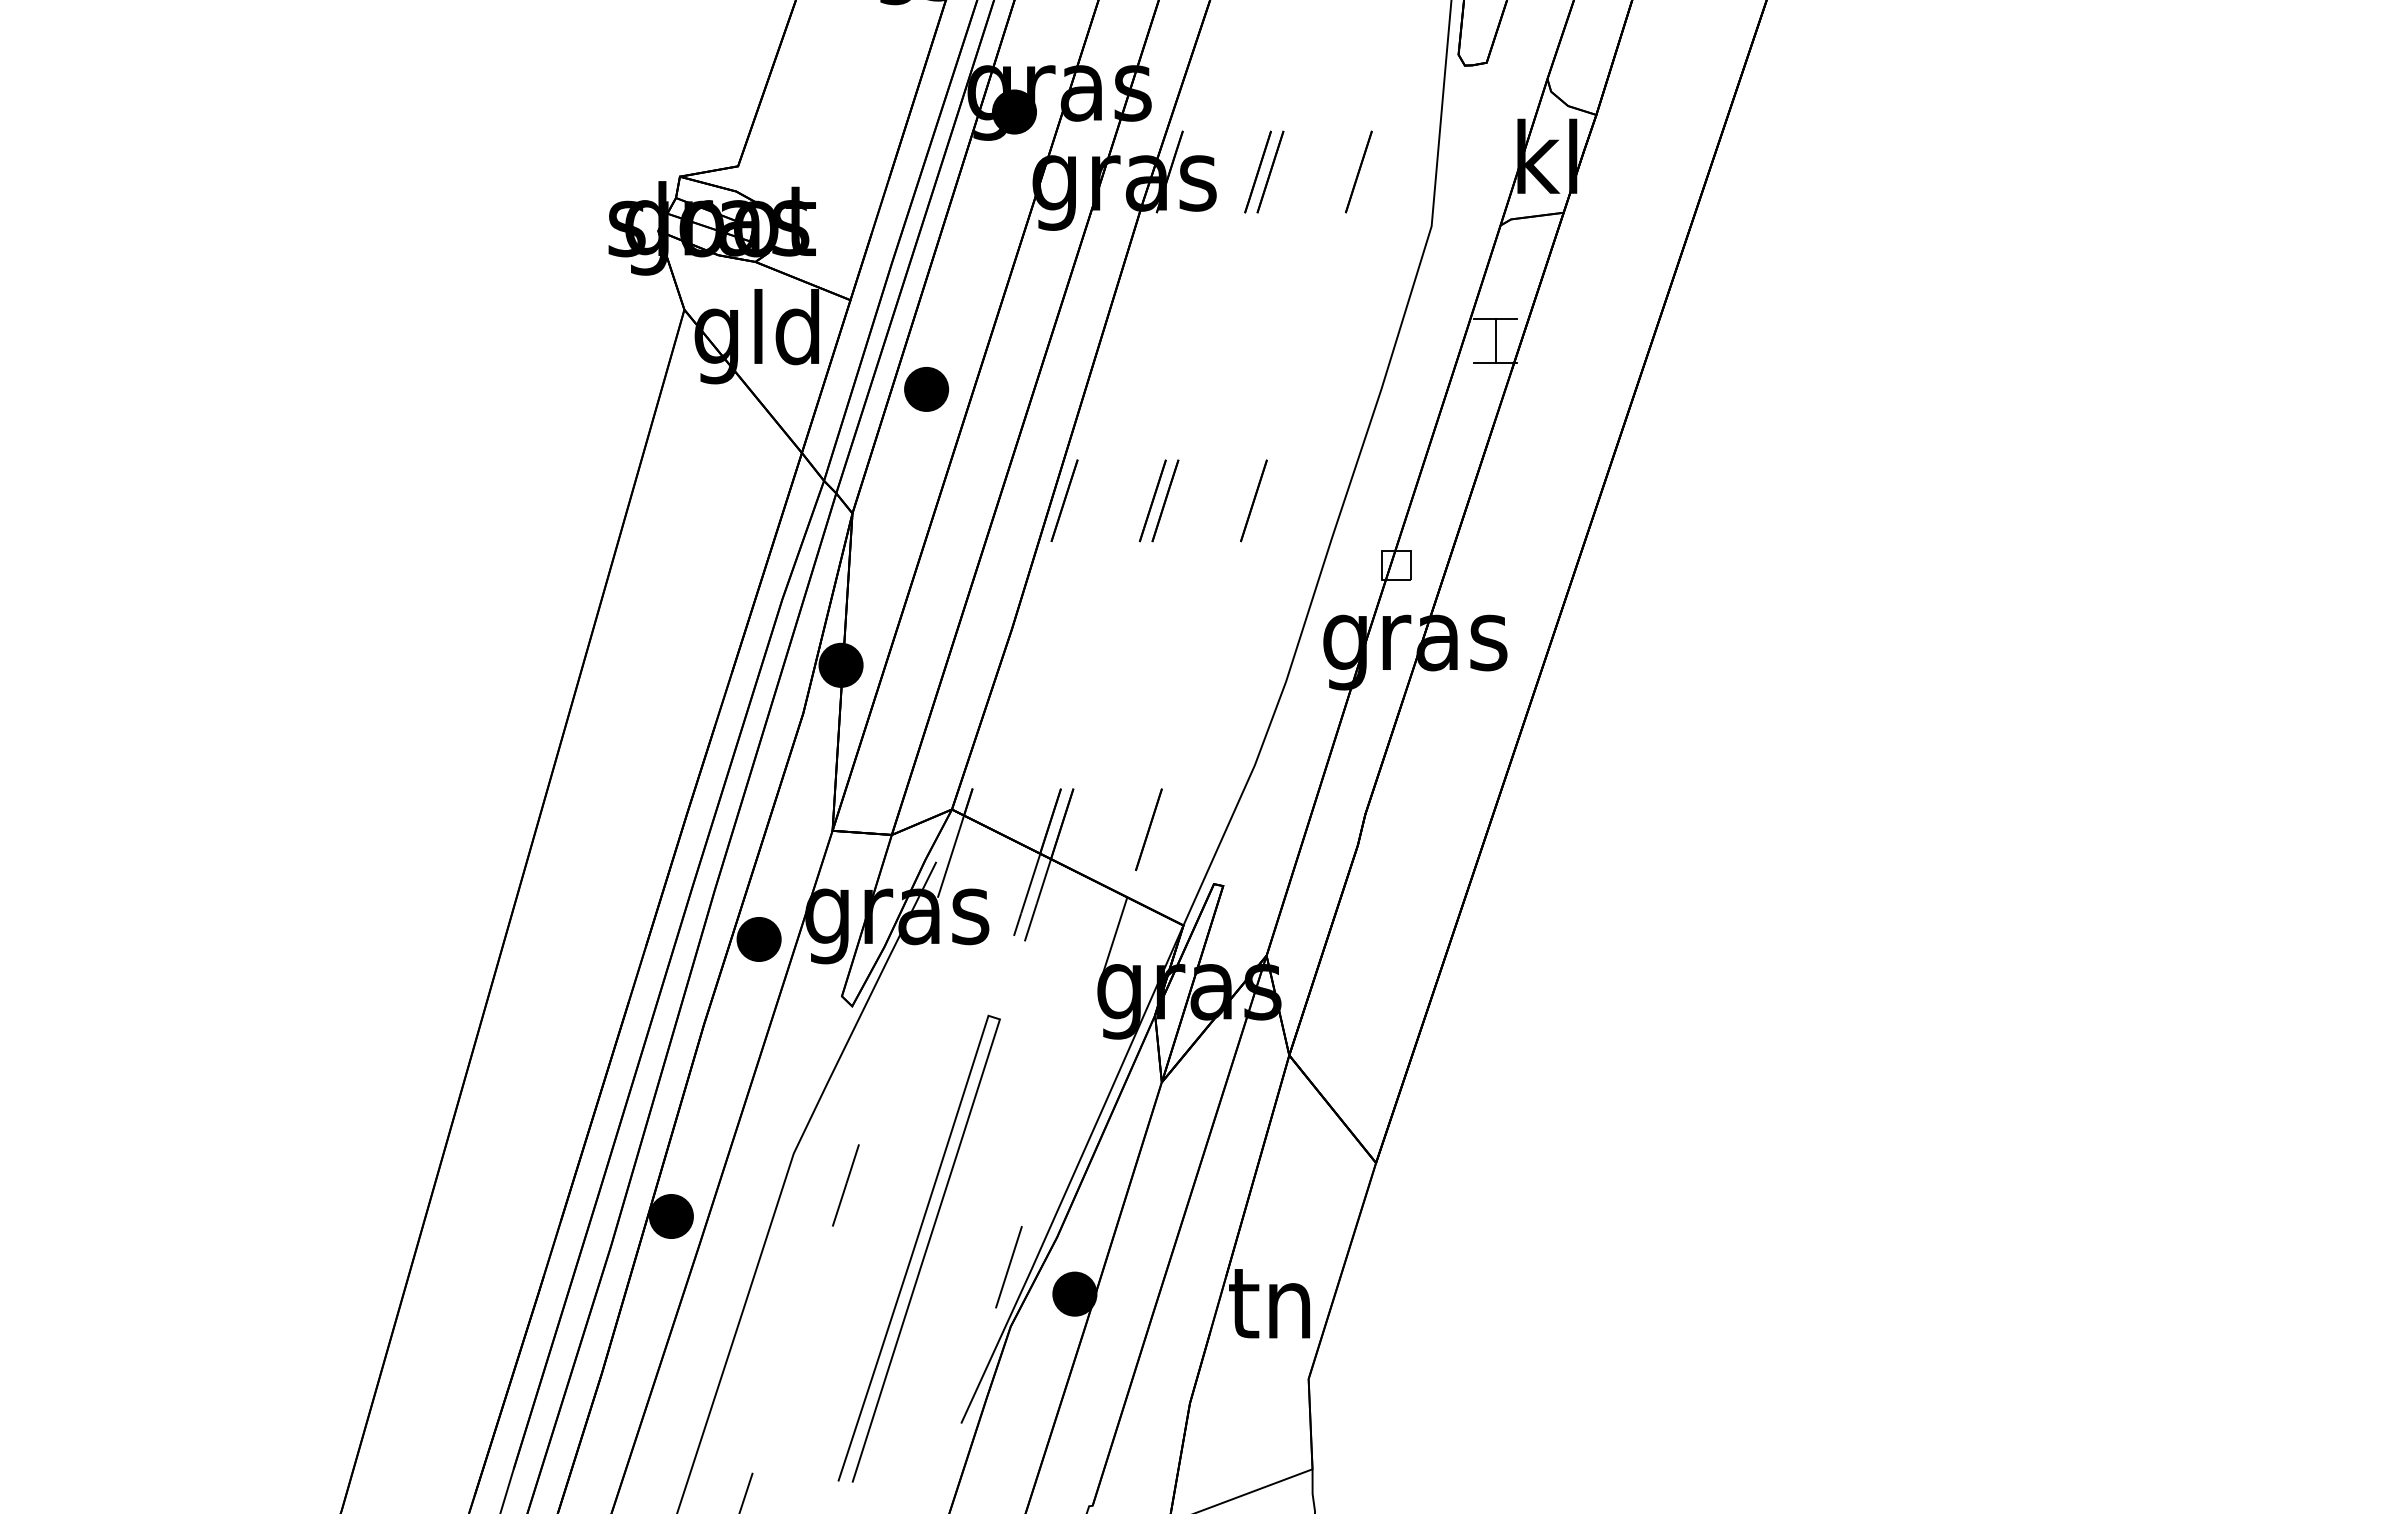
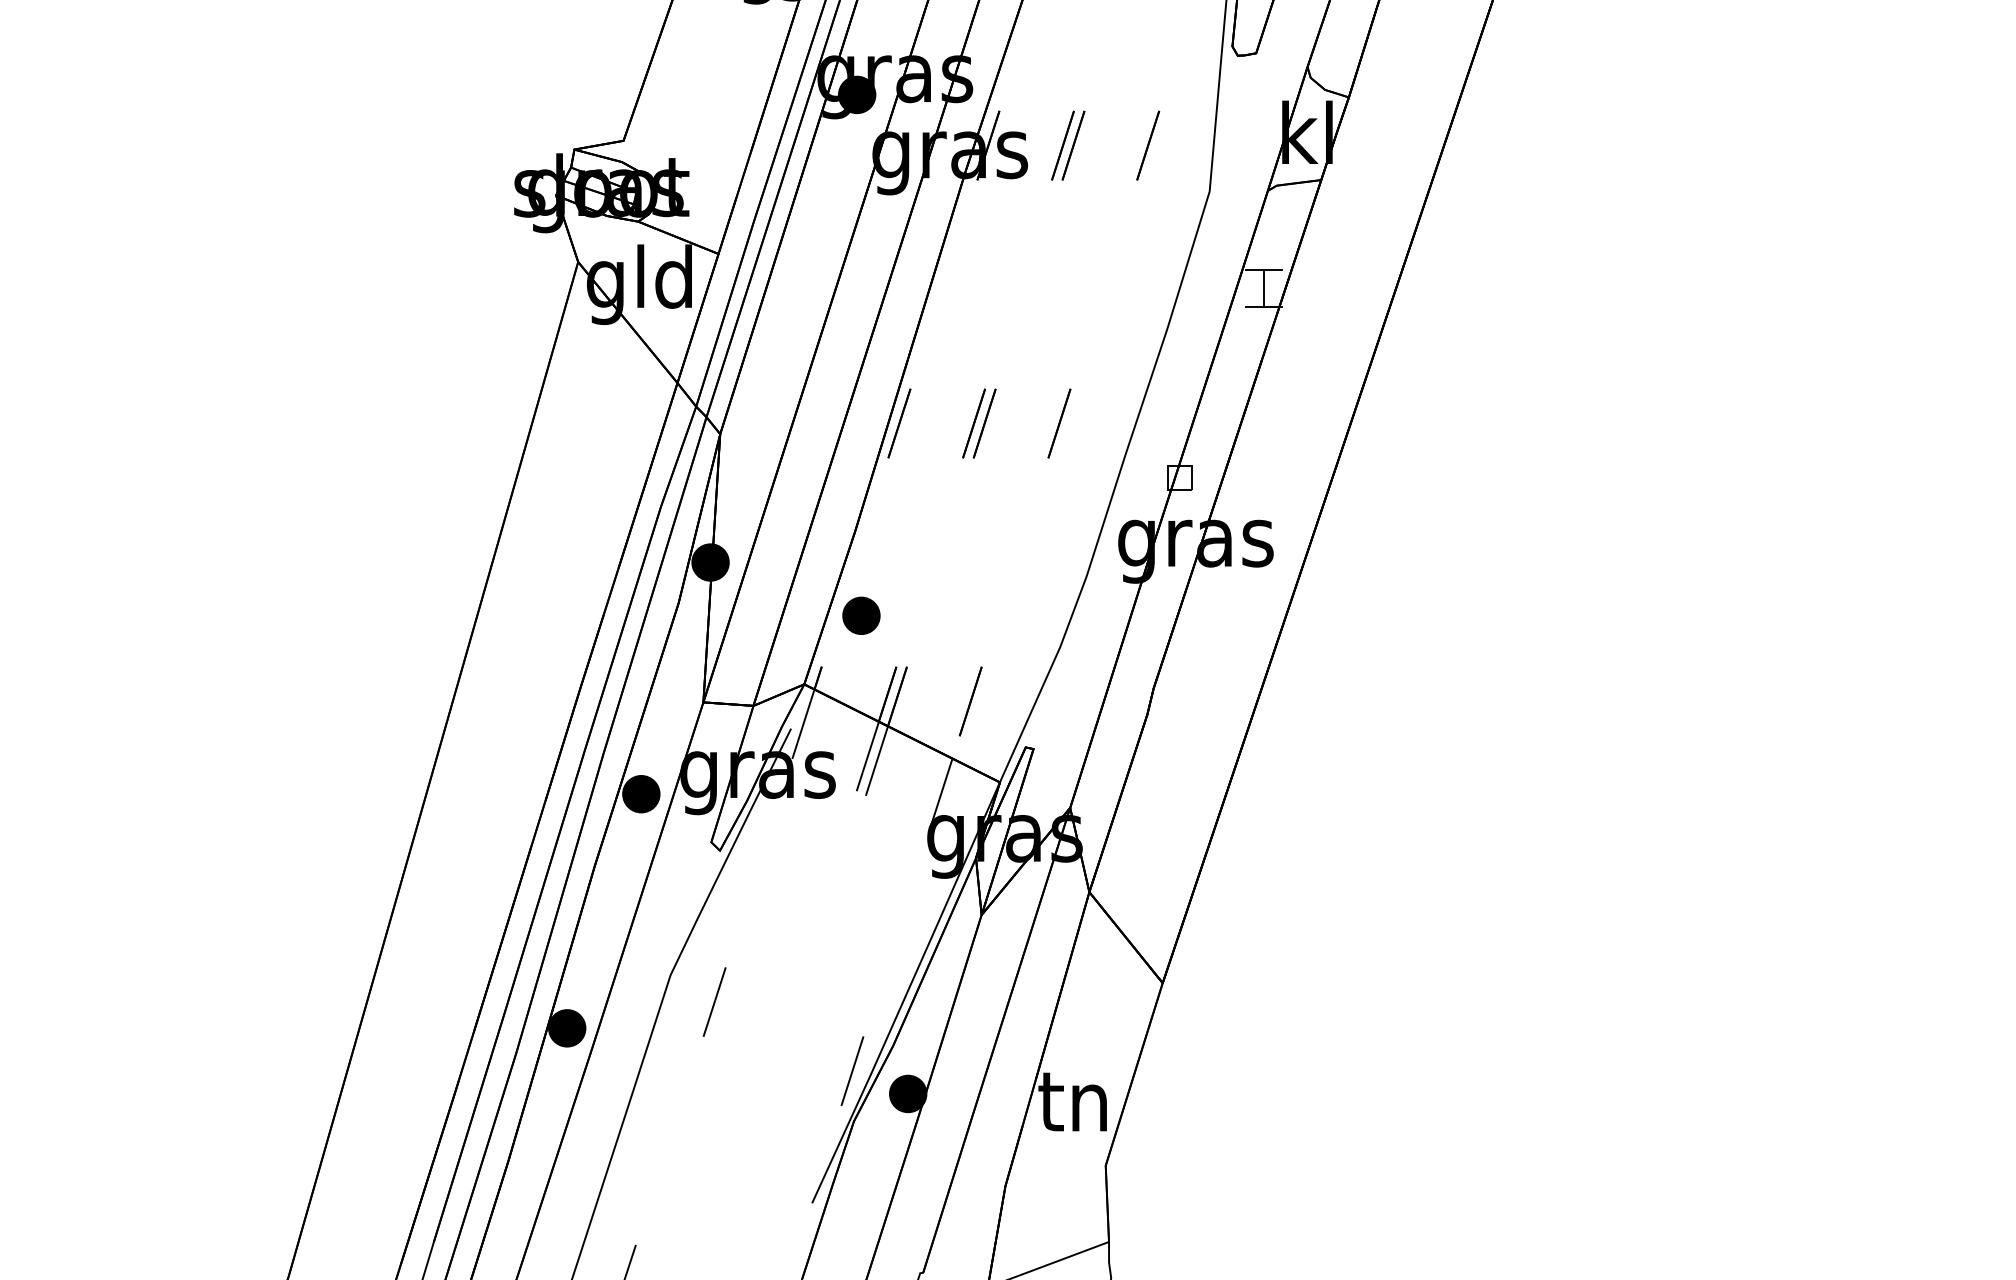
part: (926, 389) -> (861, 615), moved
curve: (915, 1248) -> (773, 1055), removed

